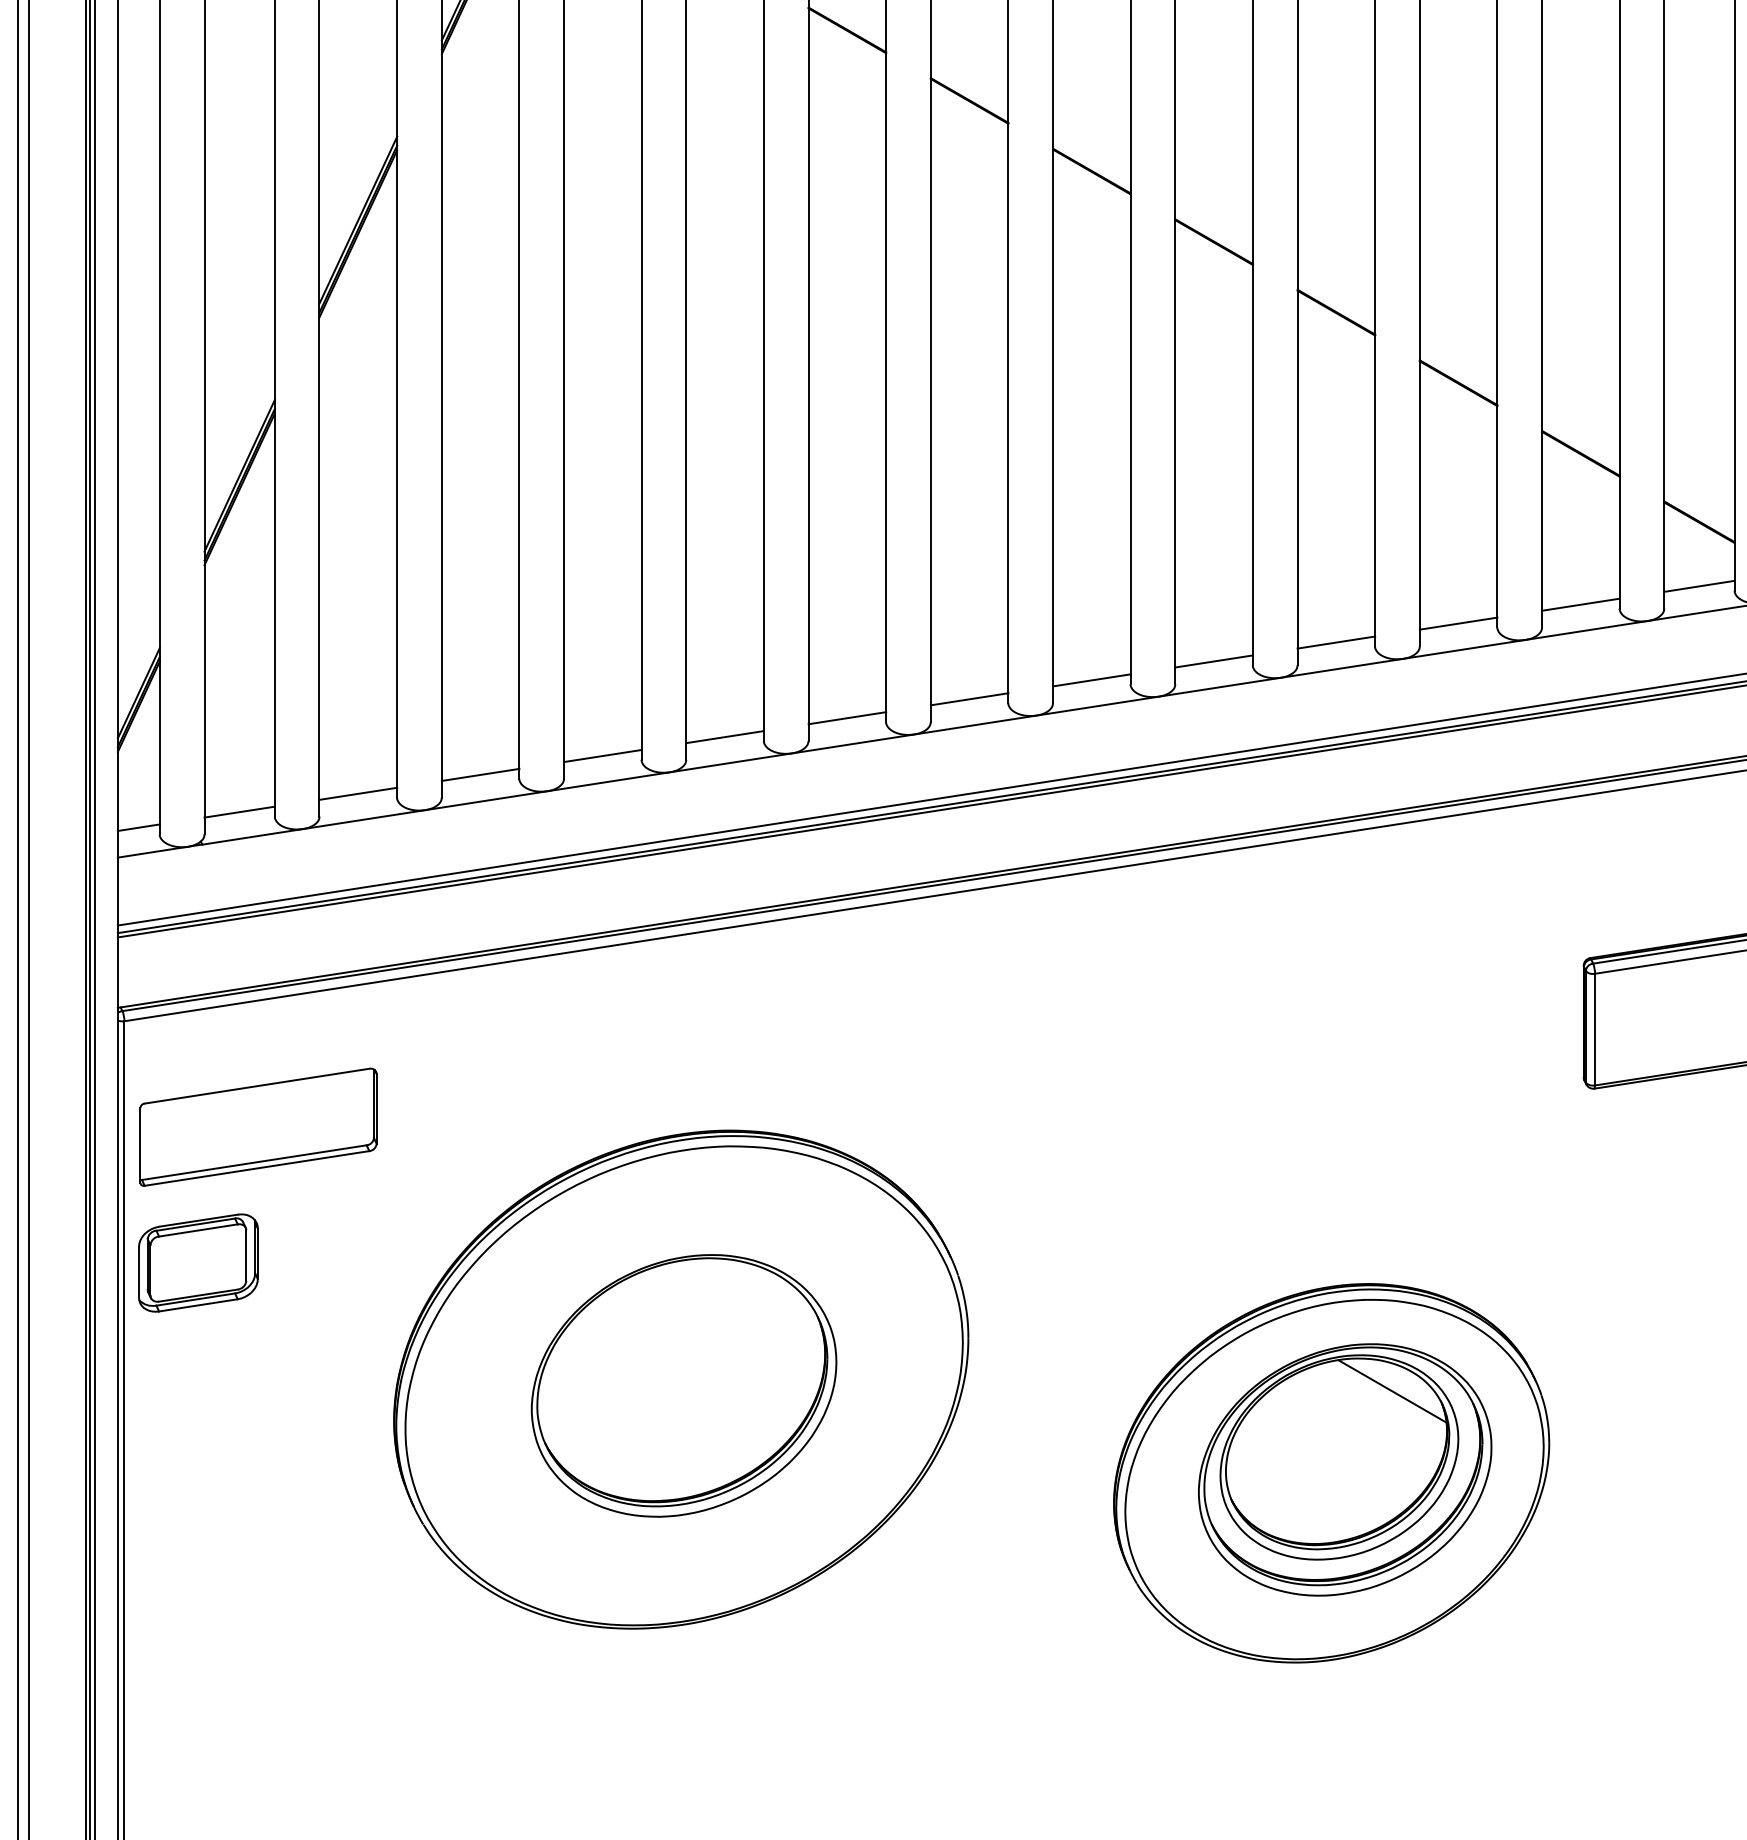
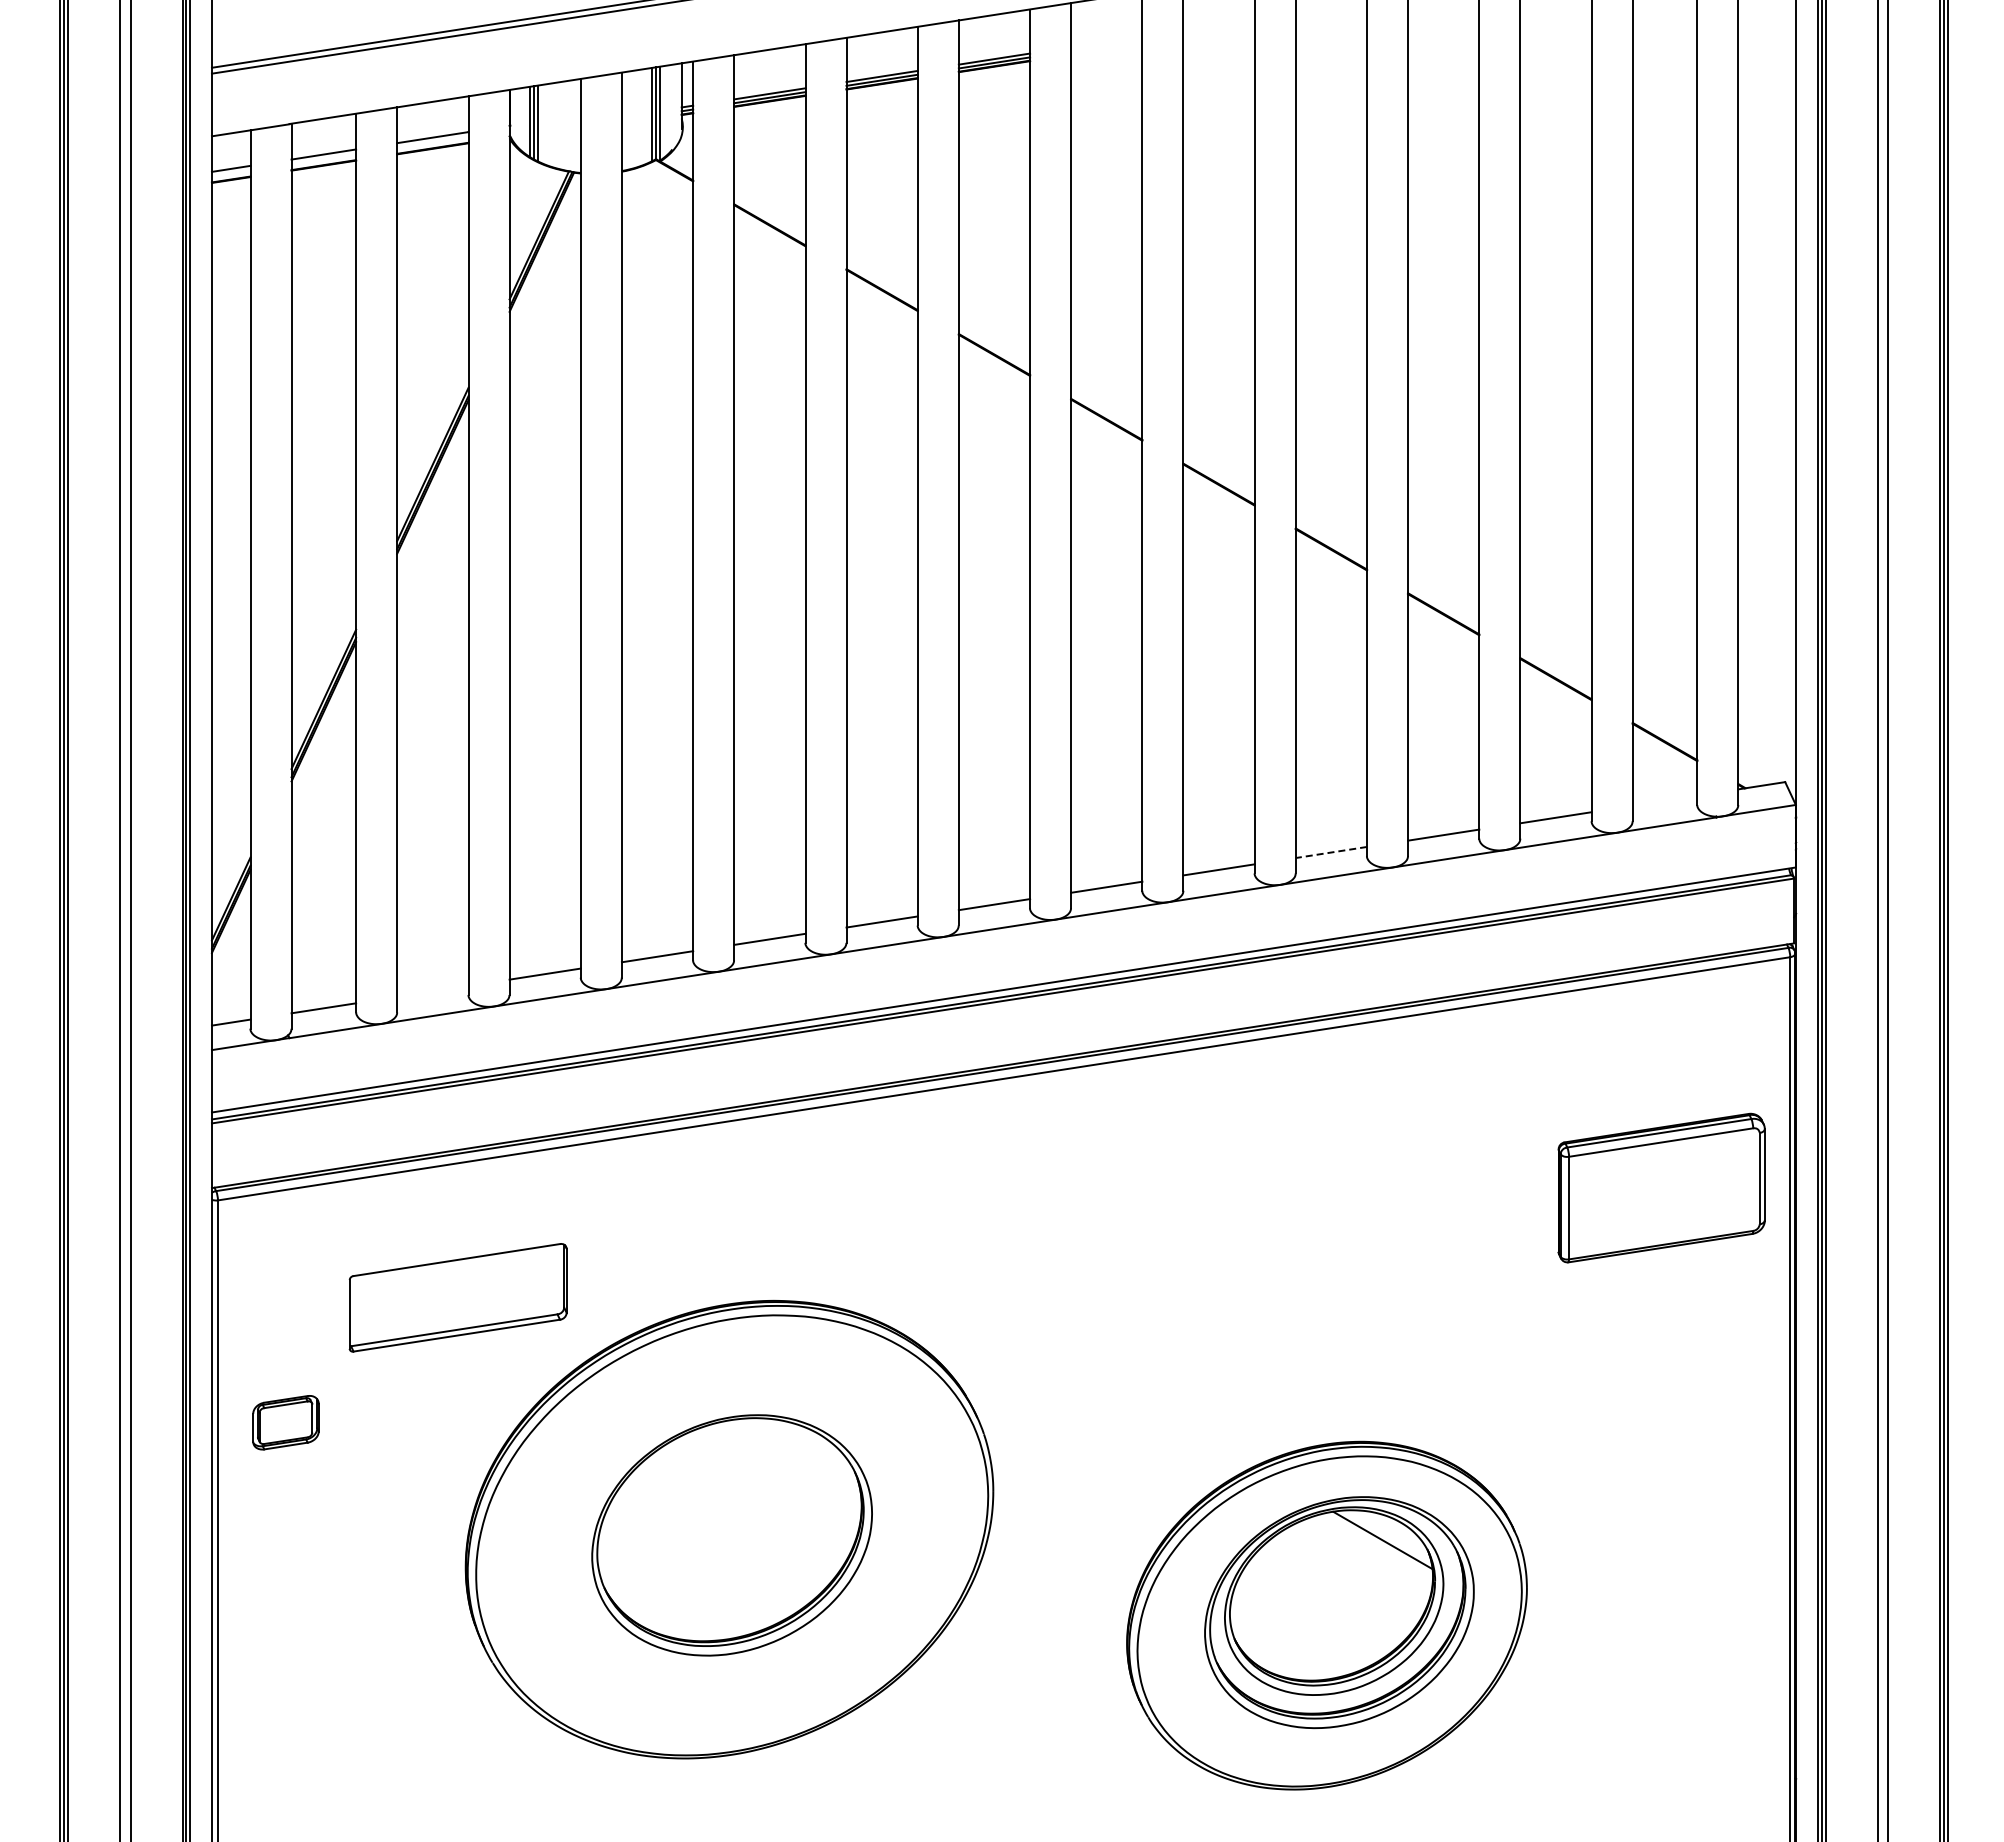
line: (1698, 585) -> (1664, 800), removed
line: (1335, 642) -> (1330, 852), solid -> dashed
line: (357, 793) -> (432, 991), removed
part: (257, 1126) -> (457, 1297), moved
part: (197, 1262) -> (285, 1422), size x0.6

